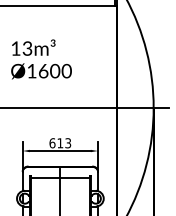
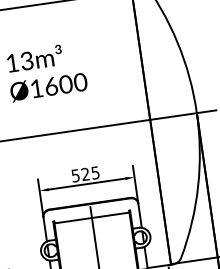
text: (60, 143) -> (85, 174), 613 -> 525

